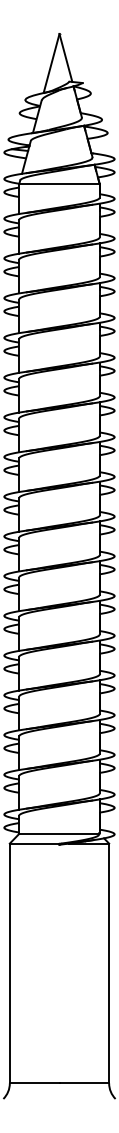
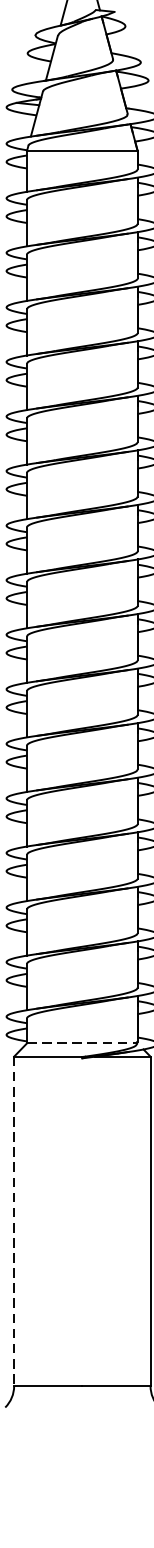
line: (59, 833) -> (82, 1042), solid -> dashed
line: (9, 963) -> (13, 1221), solid -> dashed

